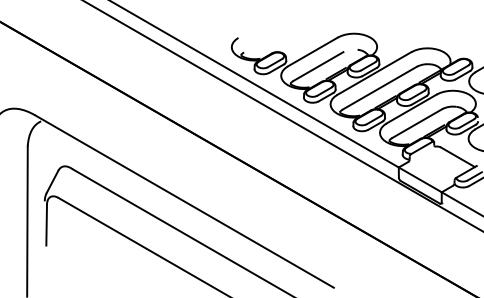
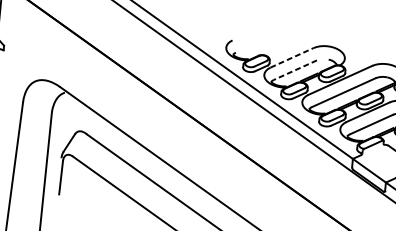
line: (312, 52) -> (291, 58), solid -> dashed
line: (318, 66) -> (295, 70), solid -> dashed

